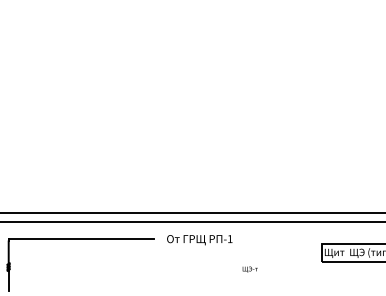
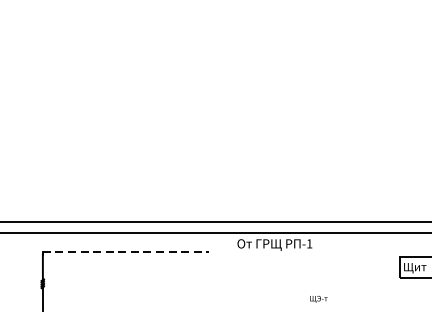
line: (81, 239) -> (126, 252), solid -> dashed
text: (199, 240) -> (274, 245), moved
text: (249, 269) -> (317, 299), moved

